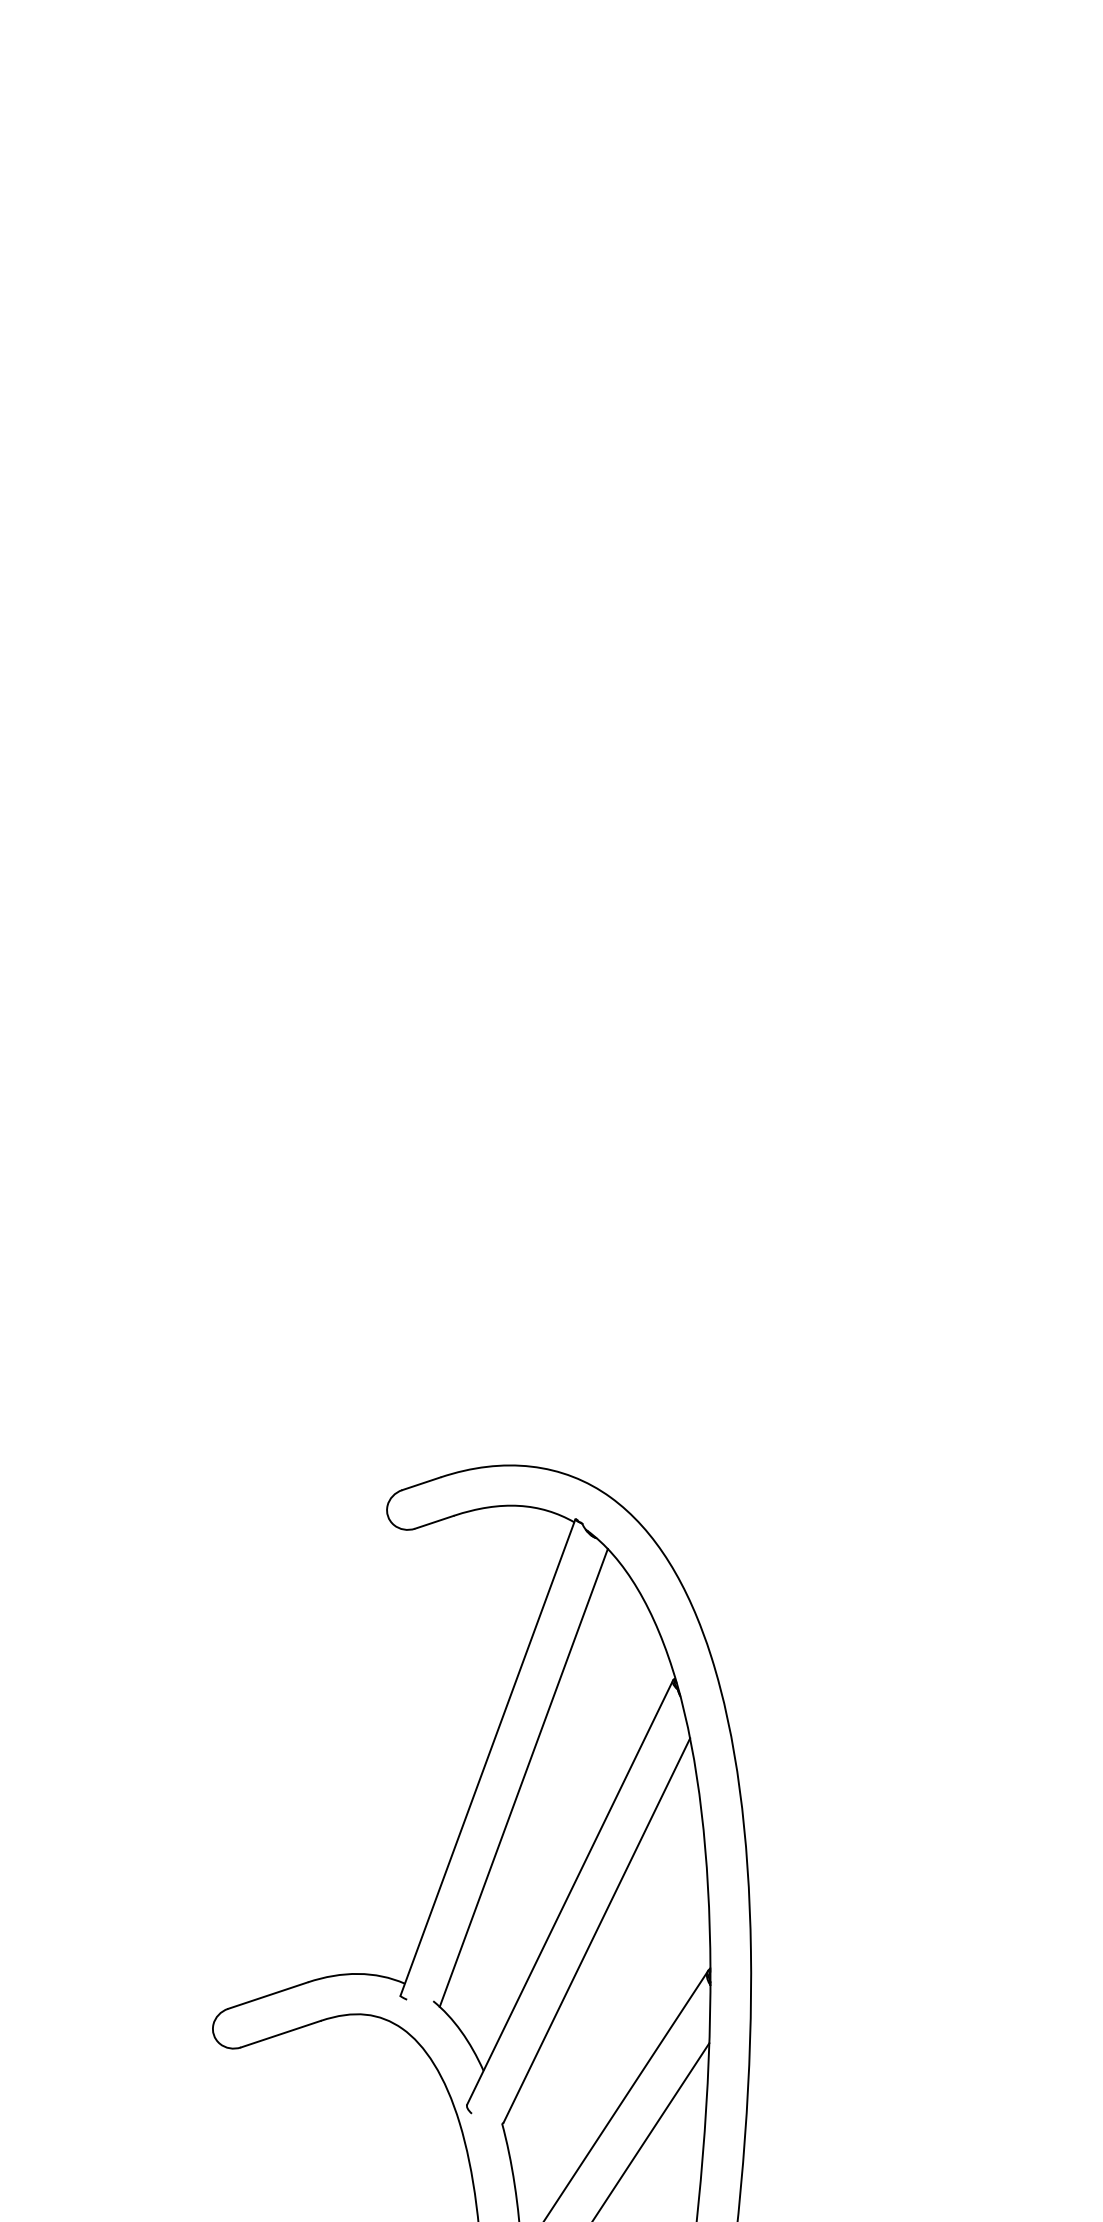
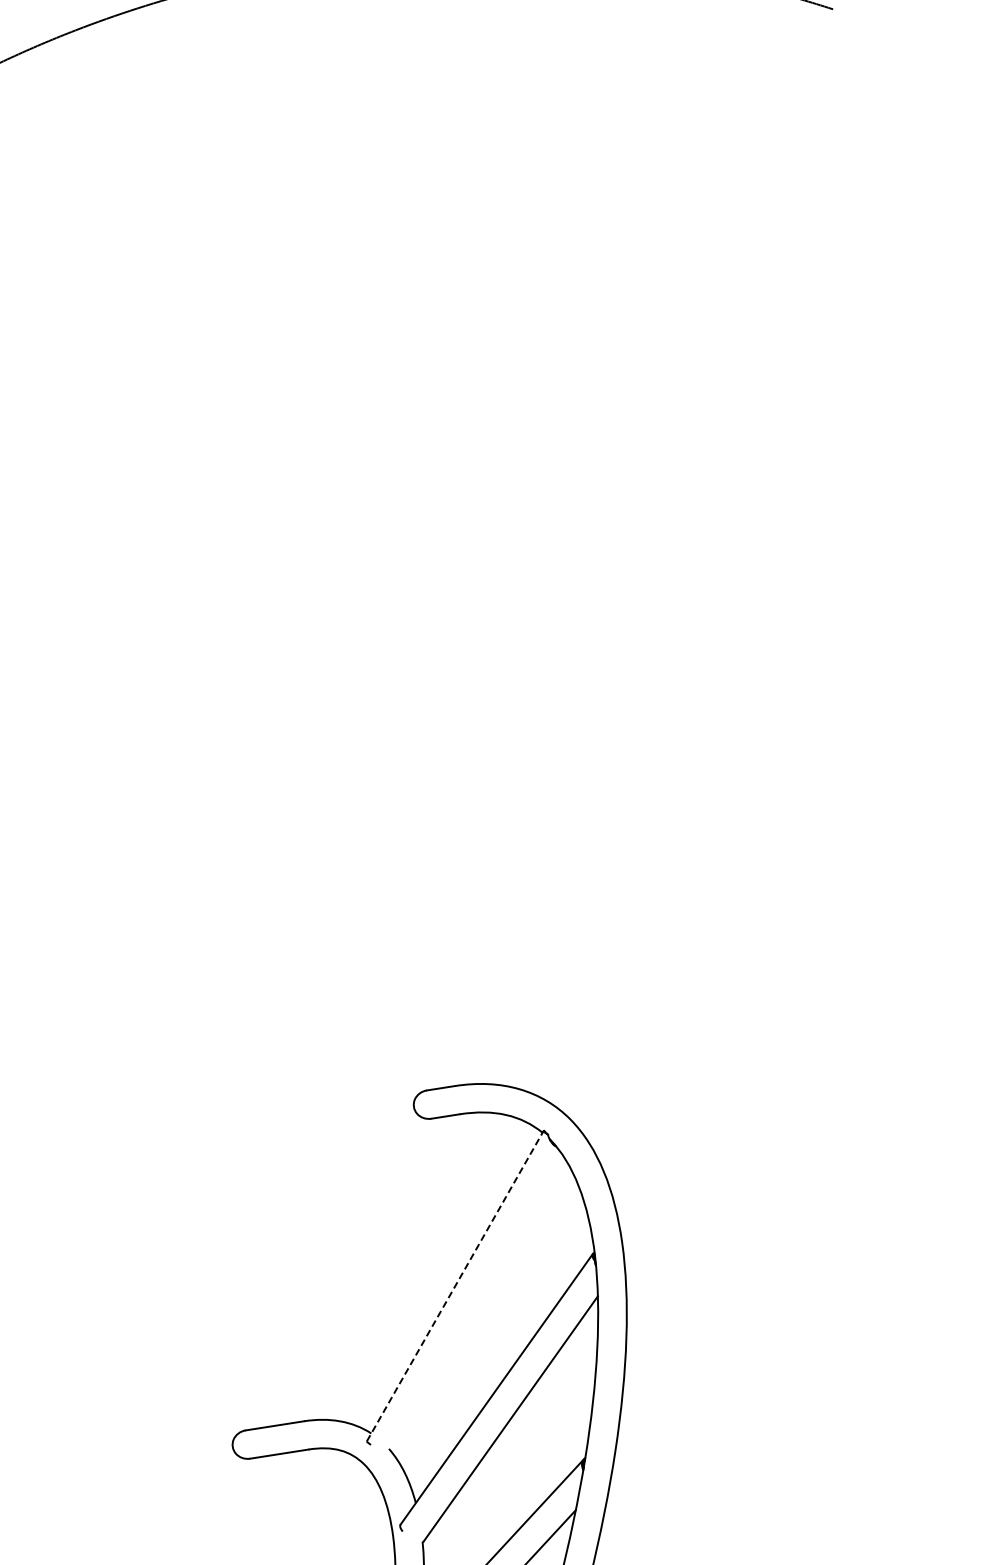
line: (488, 1758) -> (455, 1286), solid -> dashed
line: (523, 1778) -> (477, 1304), removed

